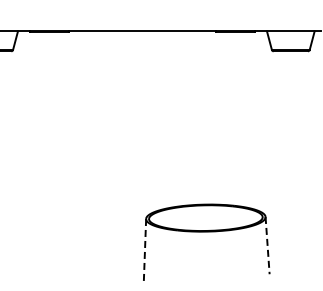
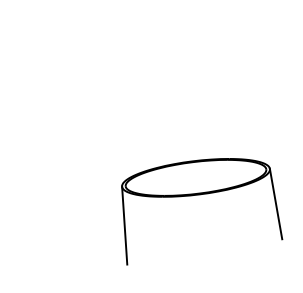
line: (267, 245) -> (275, 203), dashed -> solid
line: (144, 250) -> (124, 225), dashed -> solid

